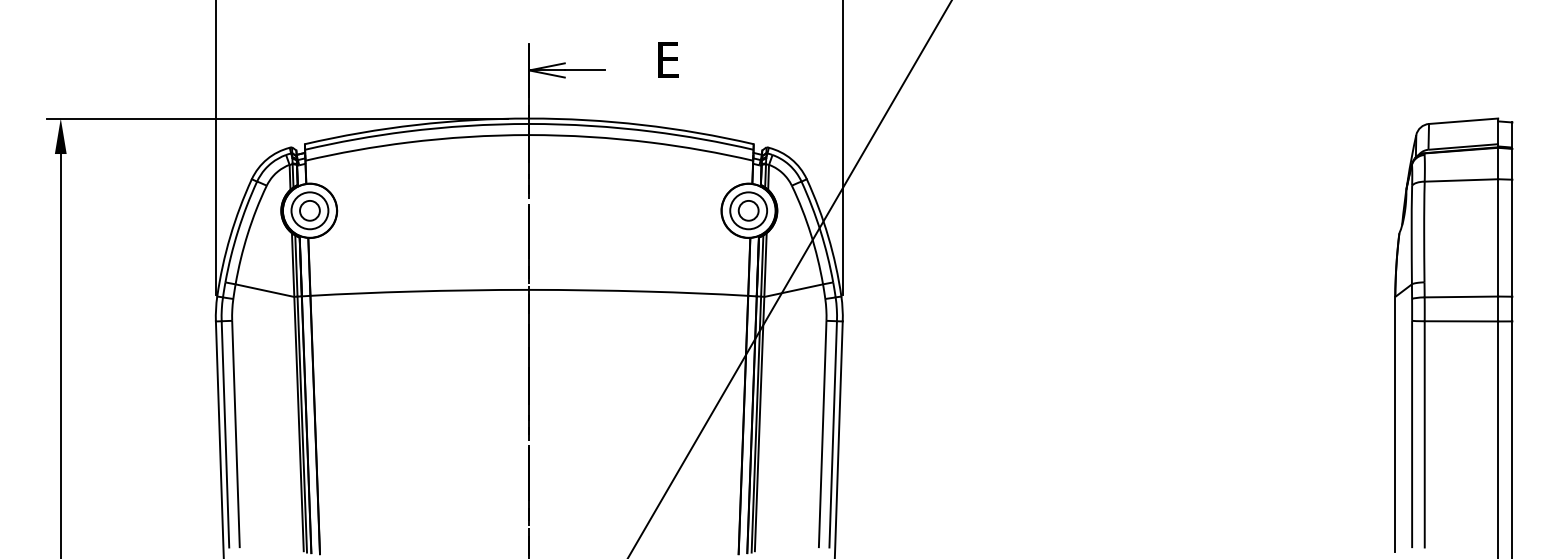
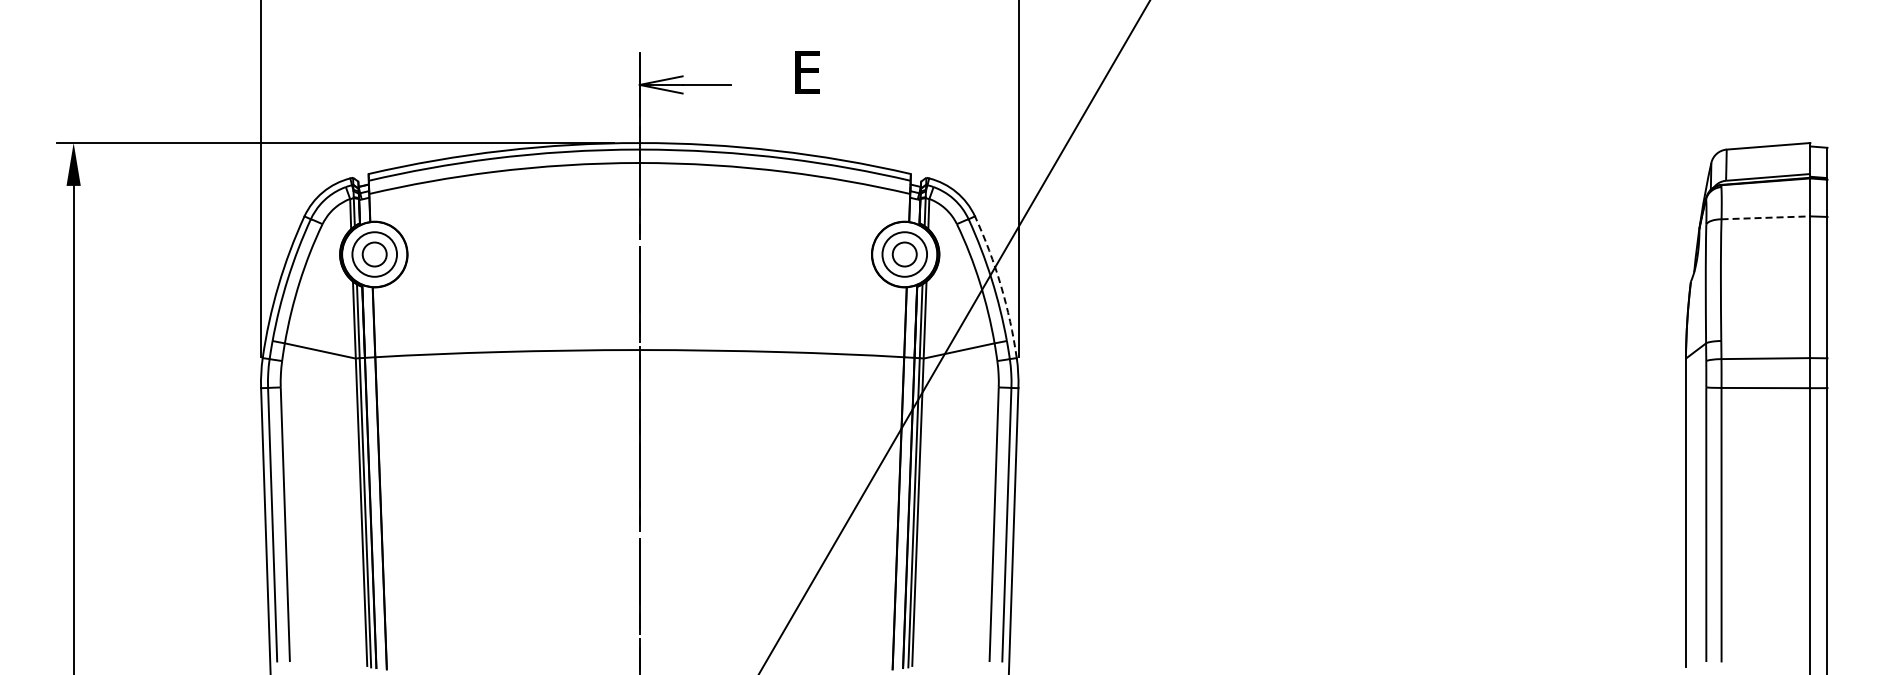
line: (1461, 180) -> (1766, 217), solid -> dashed
arc: (827, 236) -> (1000, 285), solid -> dashed

